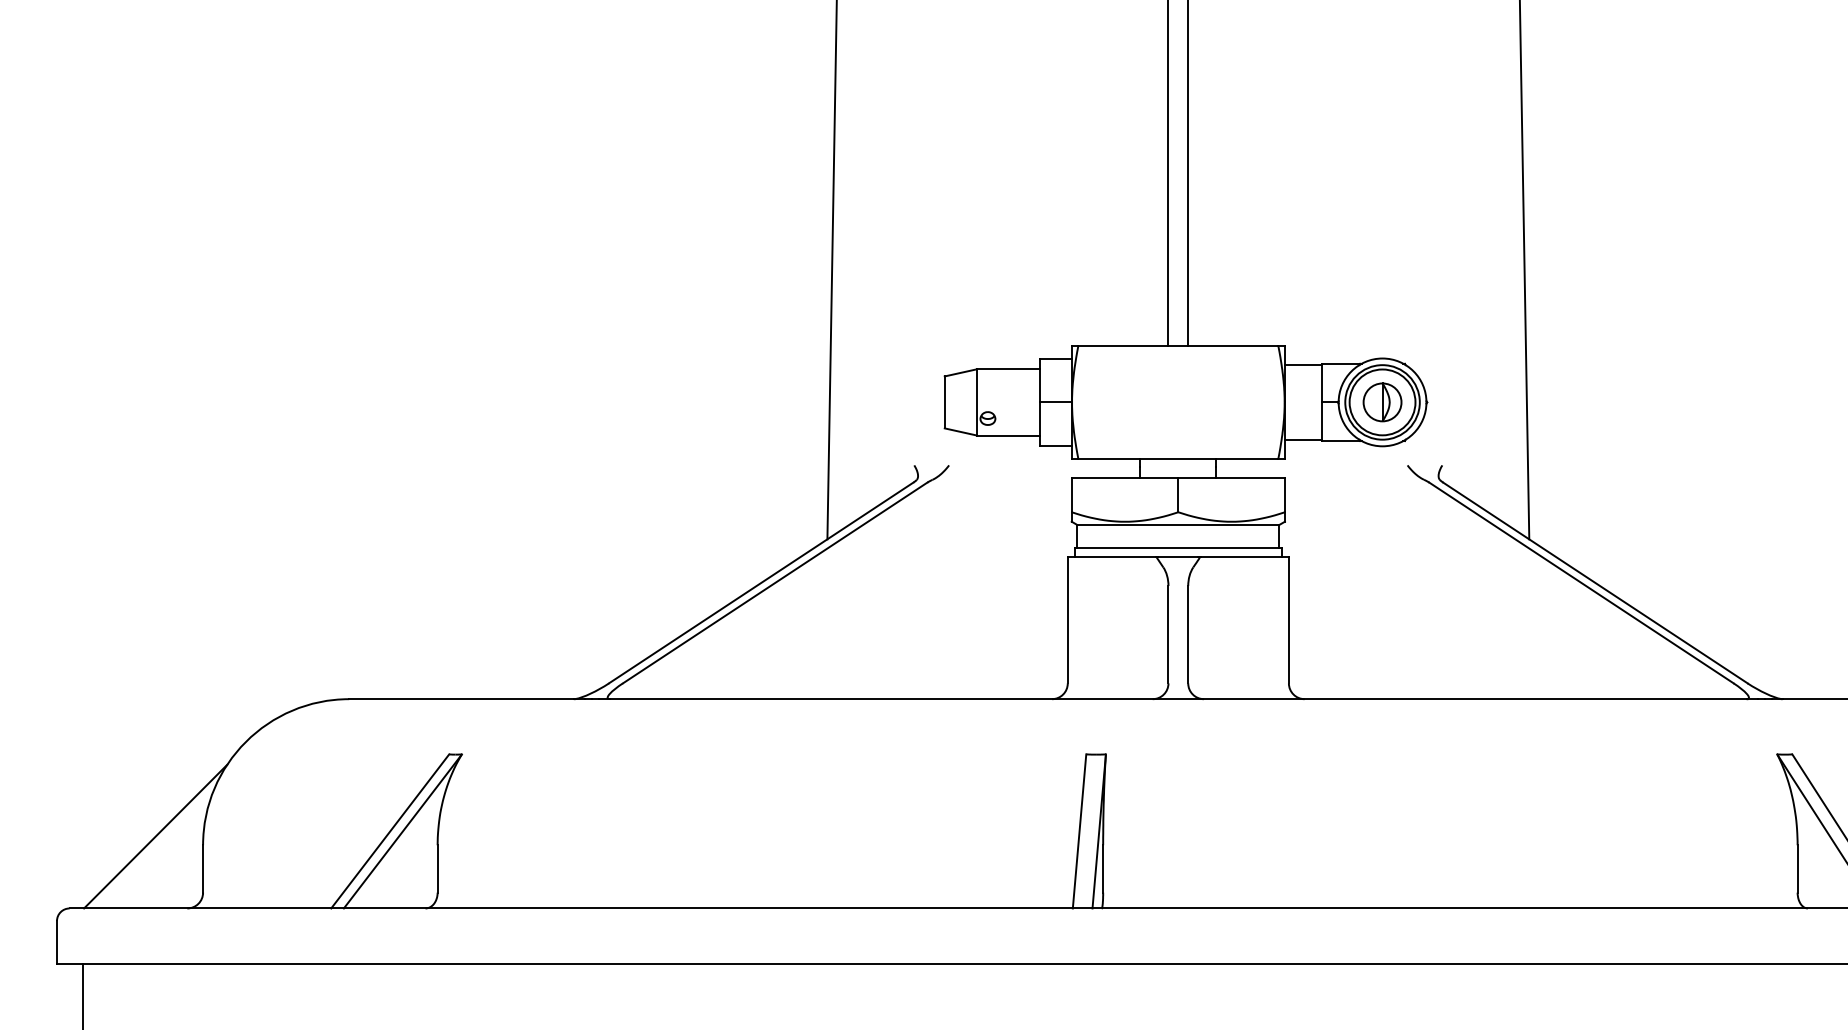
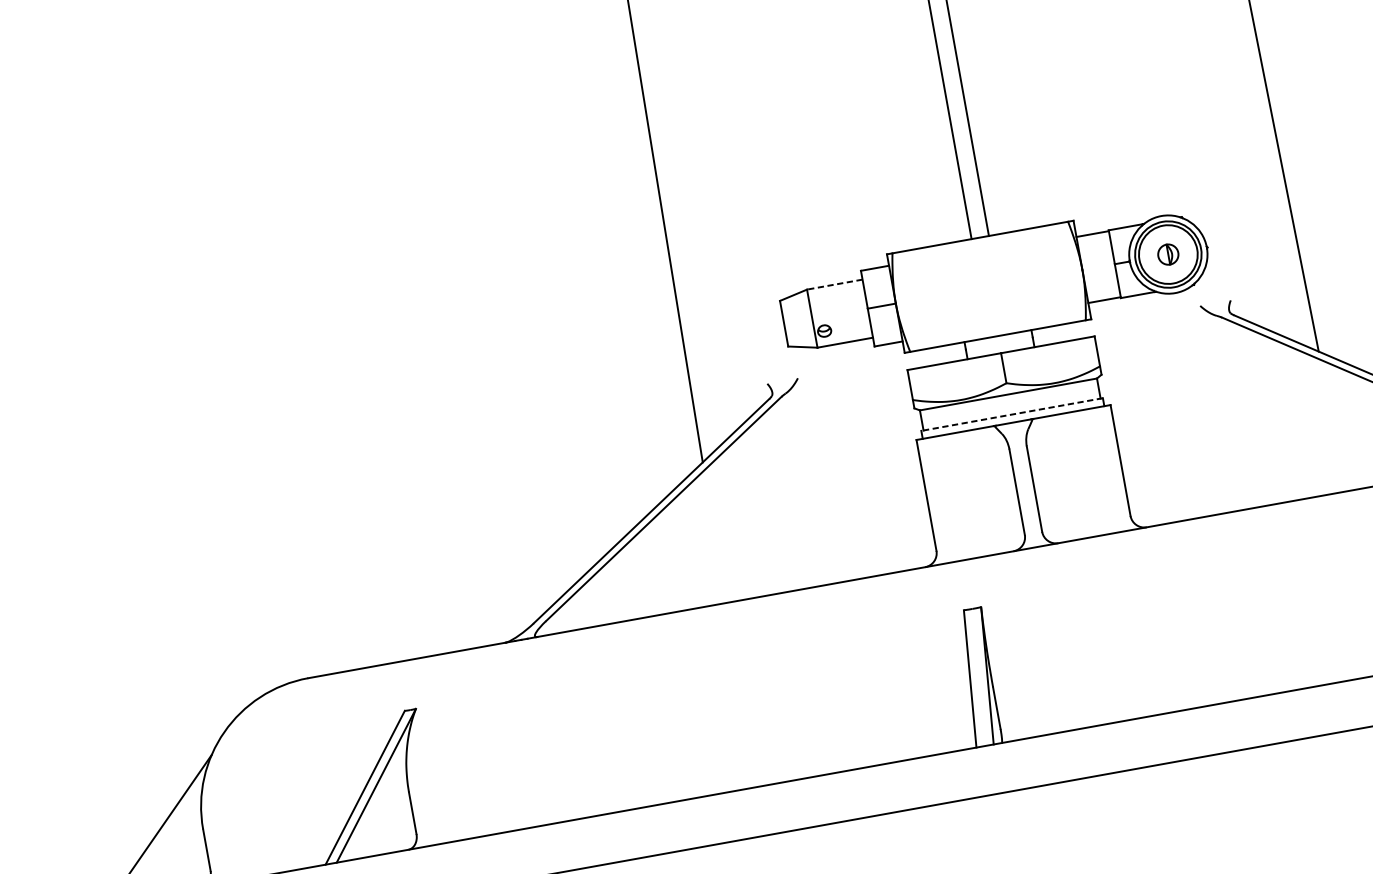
line: (1008, 369) -> (834, 284), solid -> dashed
part: (1382, 402) -> (1168, 254), size x0.6
line: (1177, 547) -> (1011, 414), solid -> dashed

